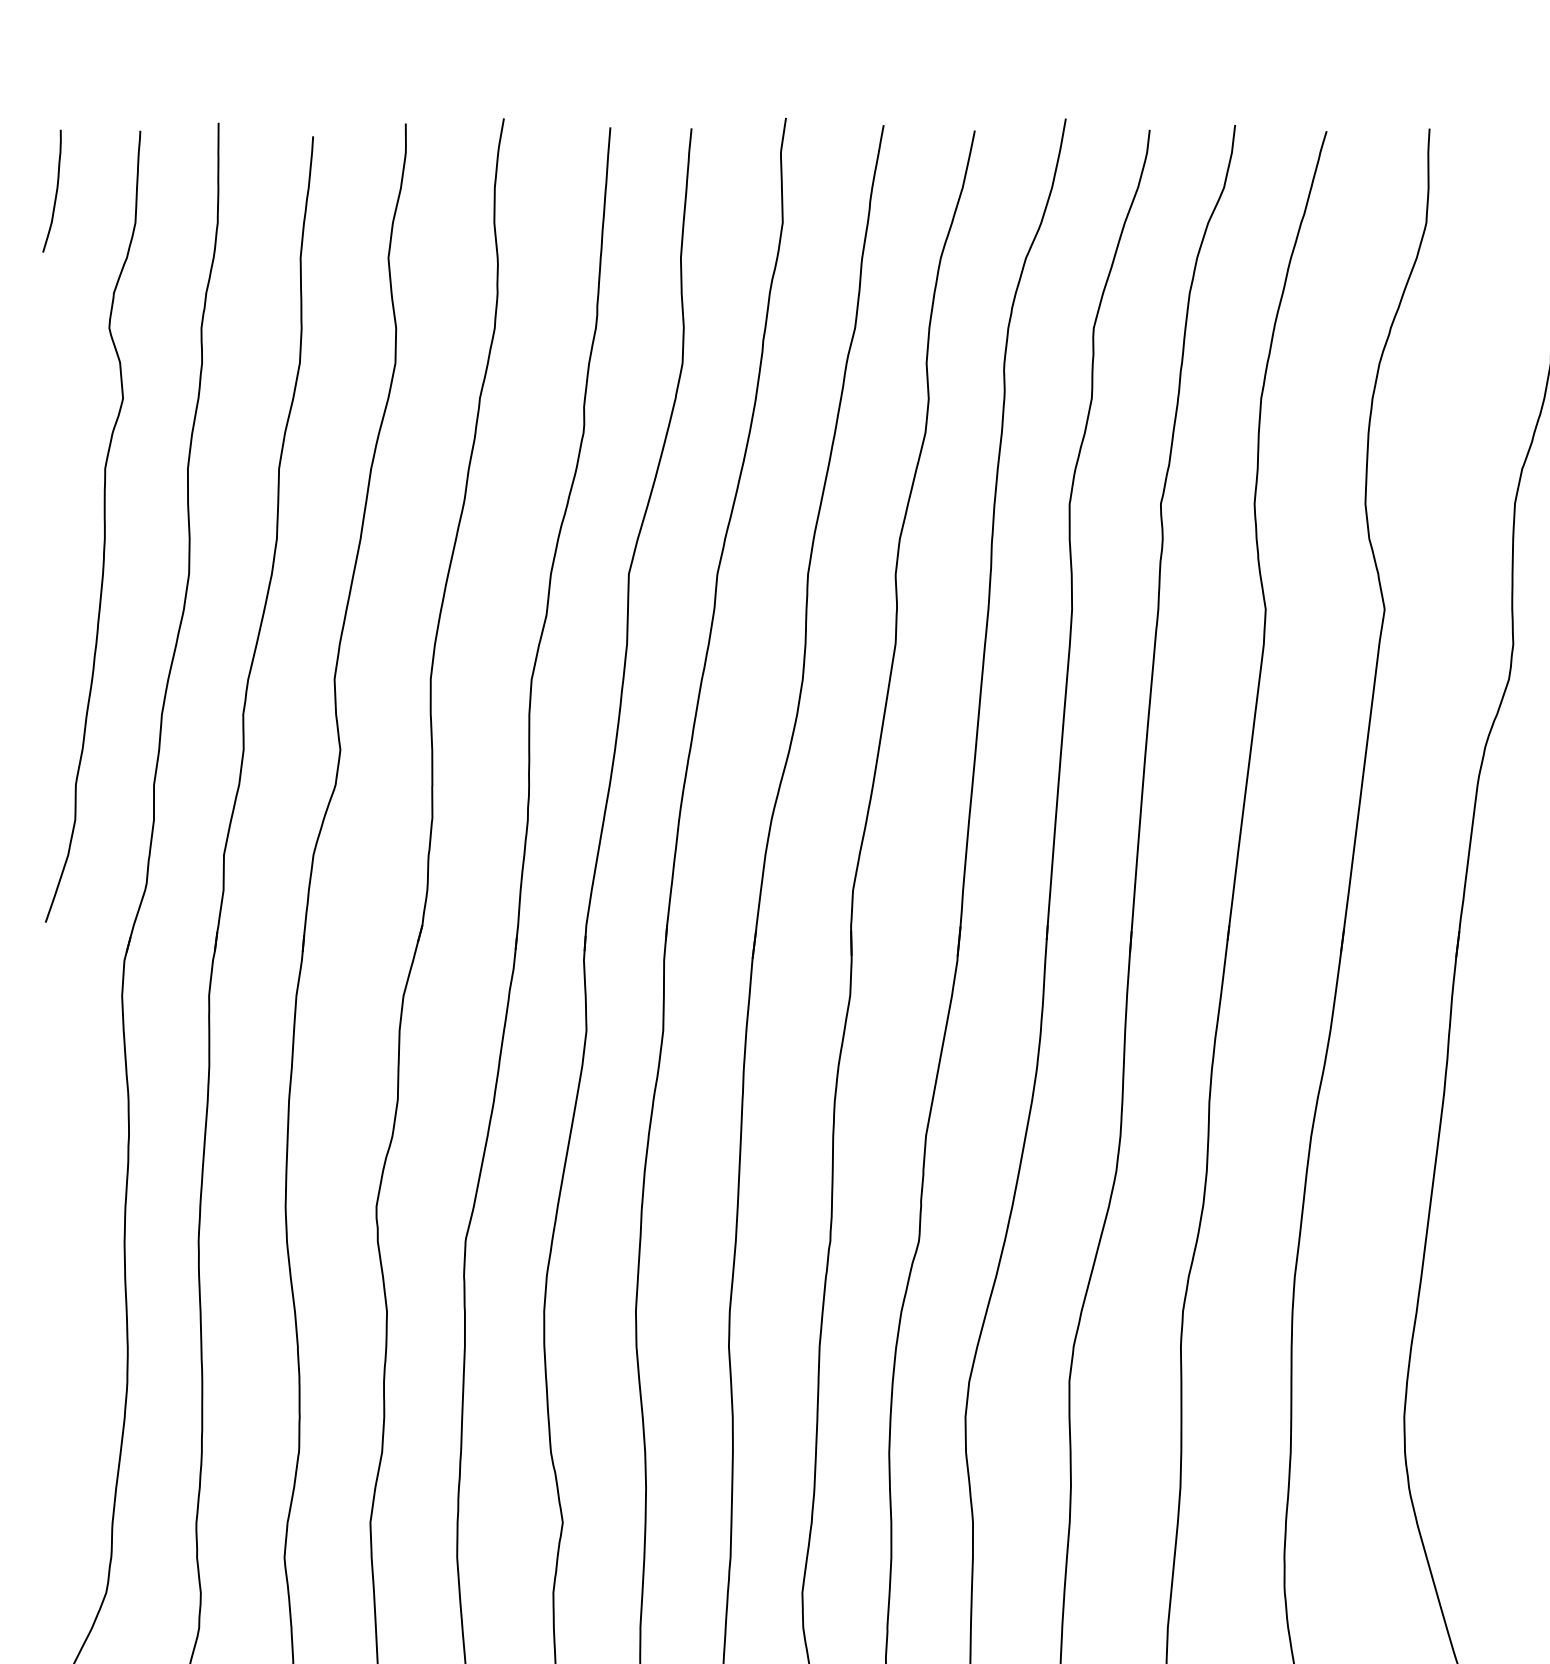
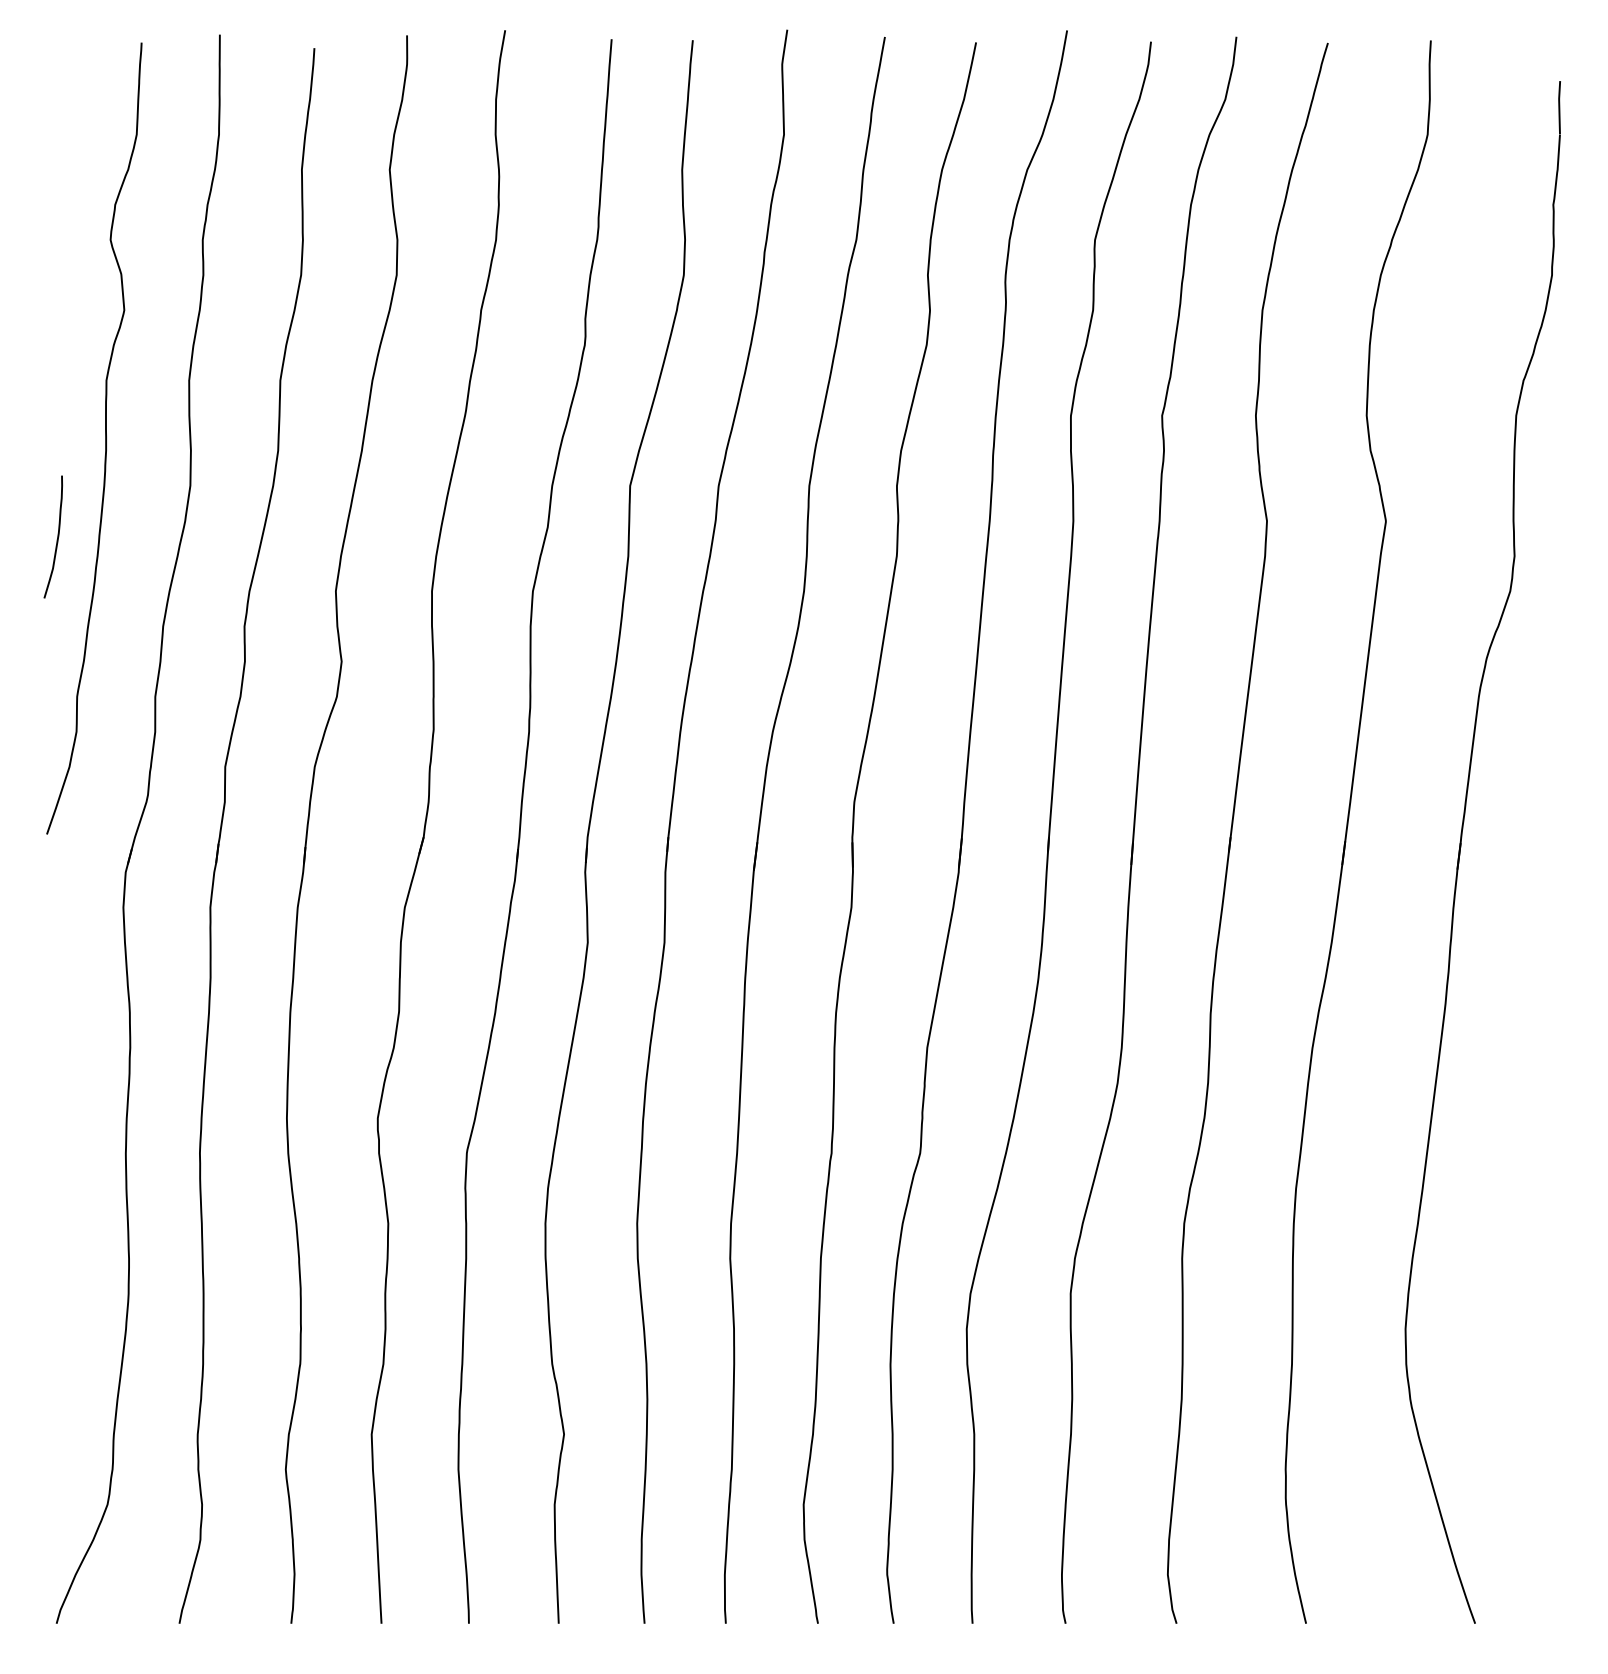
curve: (56, 190) -> (57, 536), moved

